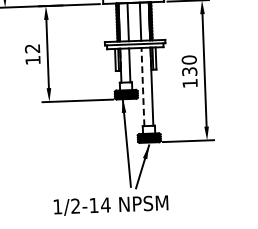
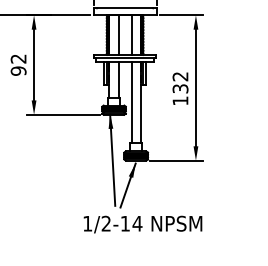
text: (32, 59) -> (18, 70), 12 -> 92
text: (189, 59) -> (180, 76), 130 -> 132
line: (142, 86) -> (131, 102), dashed -> solid
text: (110, 205) -> (142, 224), moved

